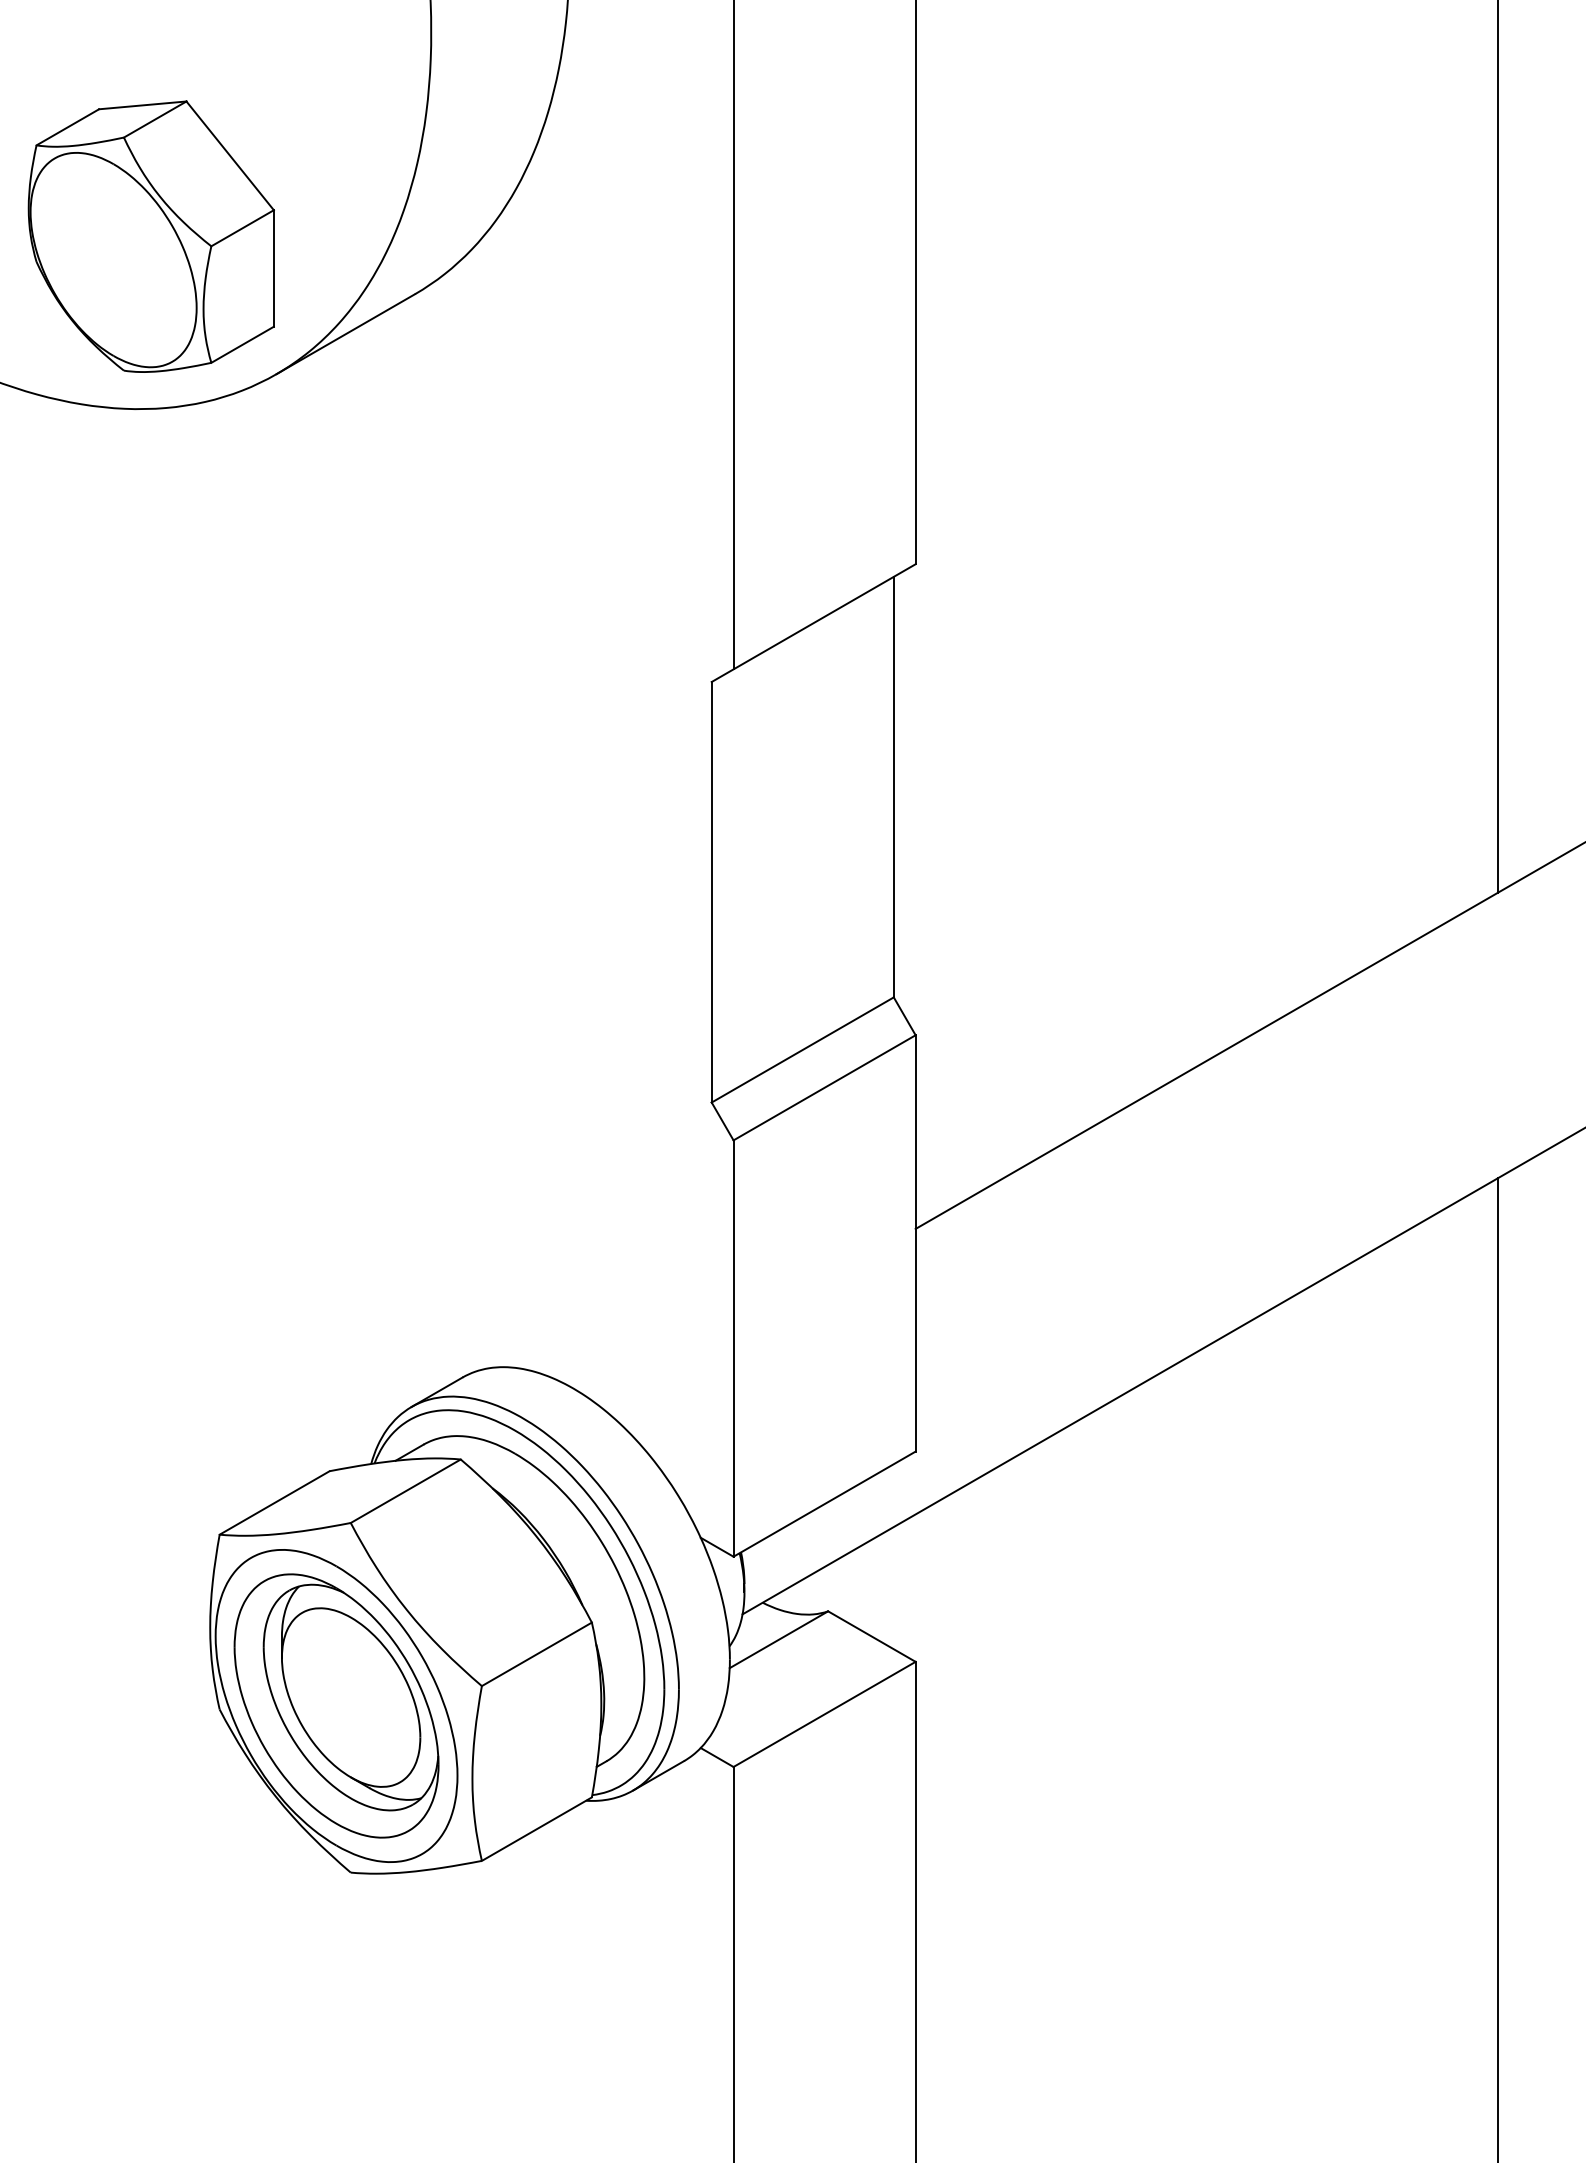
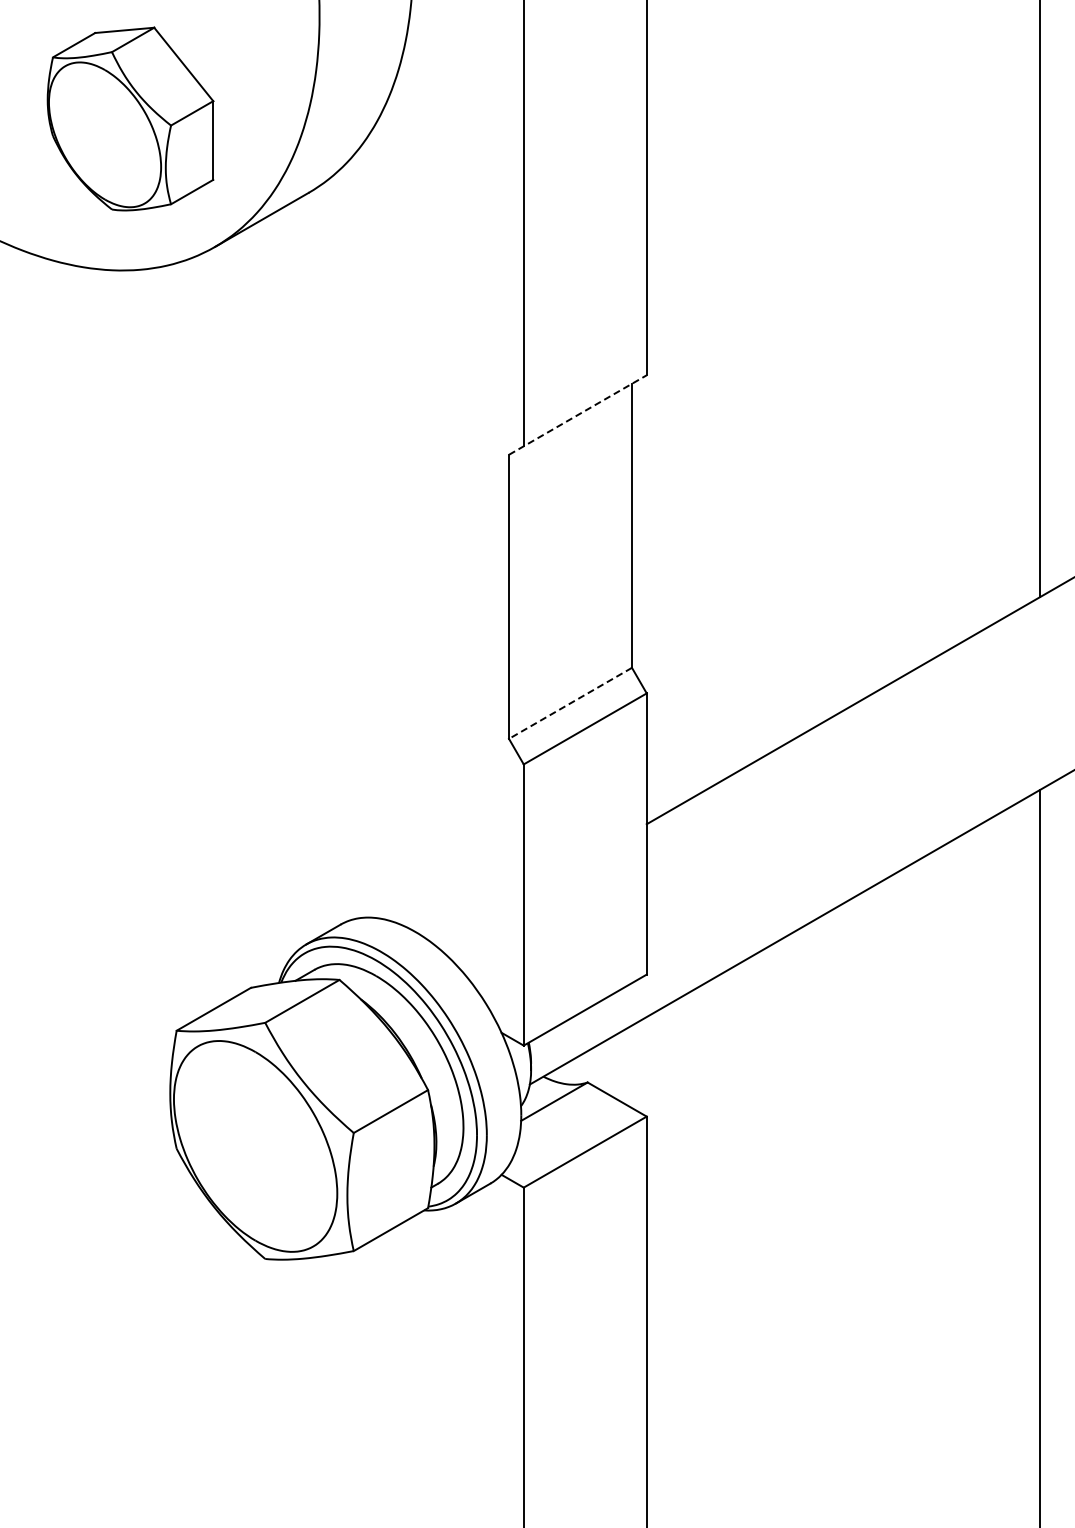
part: (151, 235) -> (130, 118), moved
line: (813, 623) -> (577, 415), solid -> dashed
line: (802, 1050) -> (570, 703), solid -> dashed
part: (336, 1706) -> (255, 1146), removed

